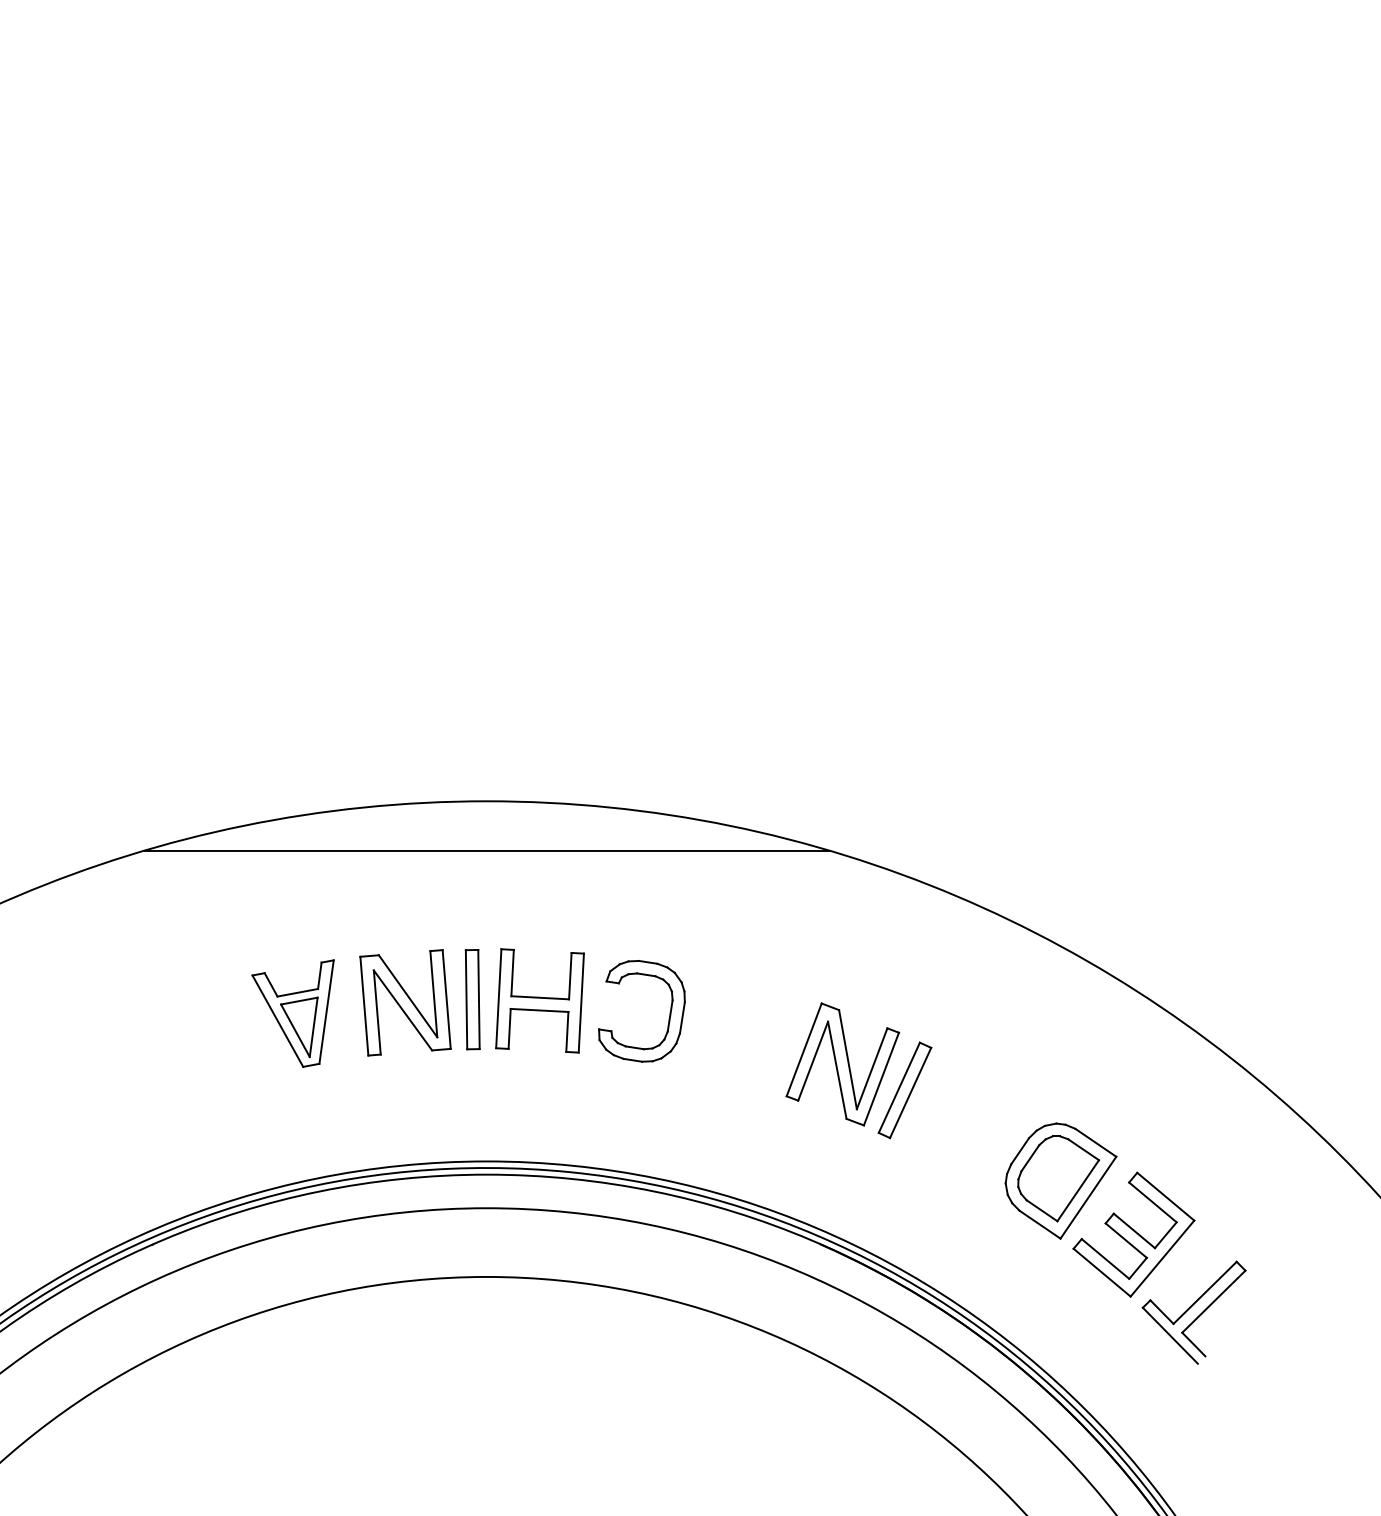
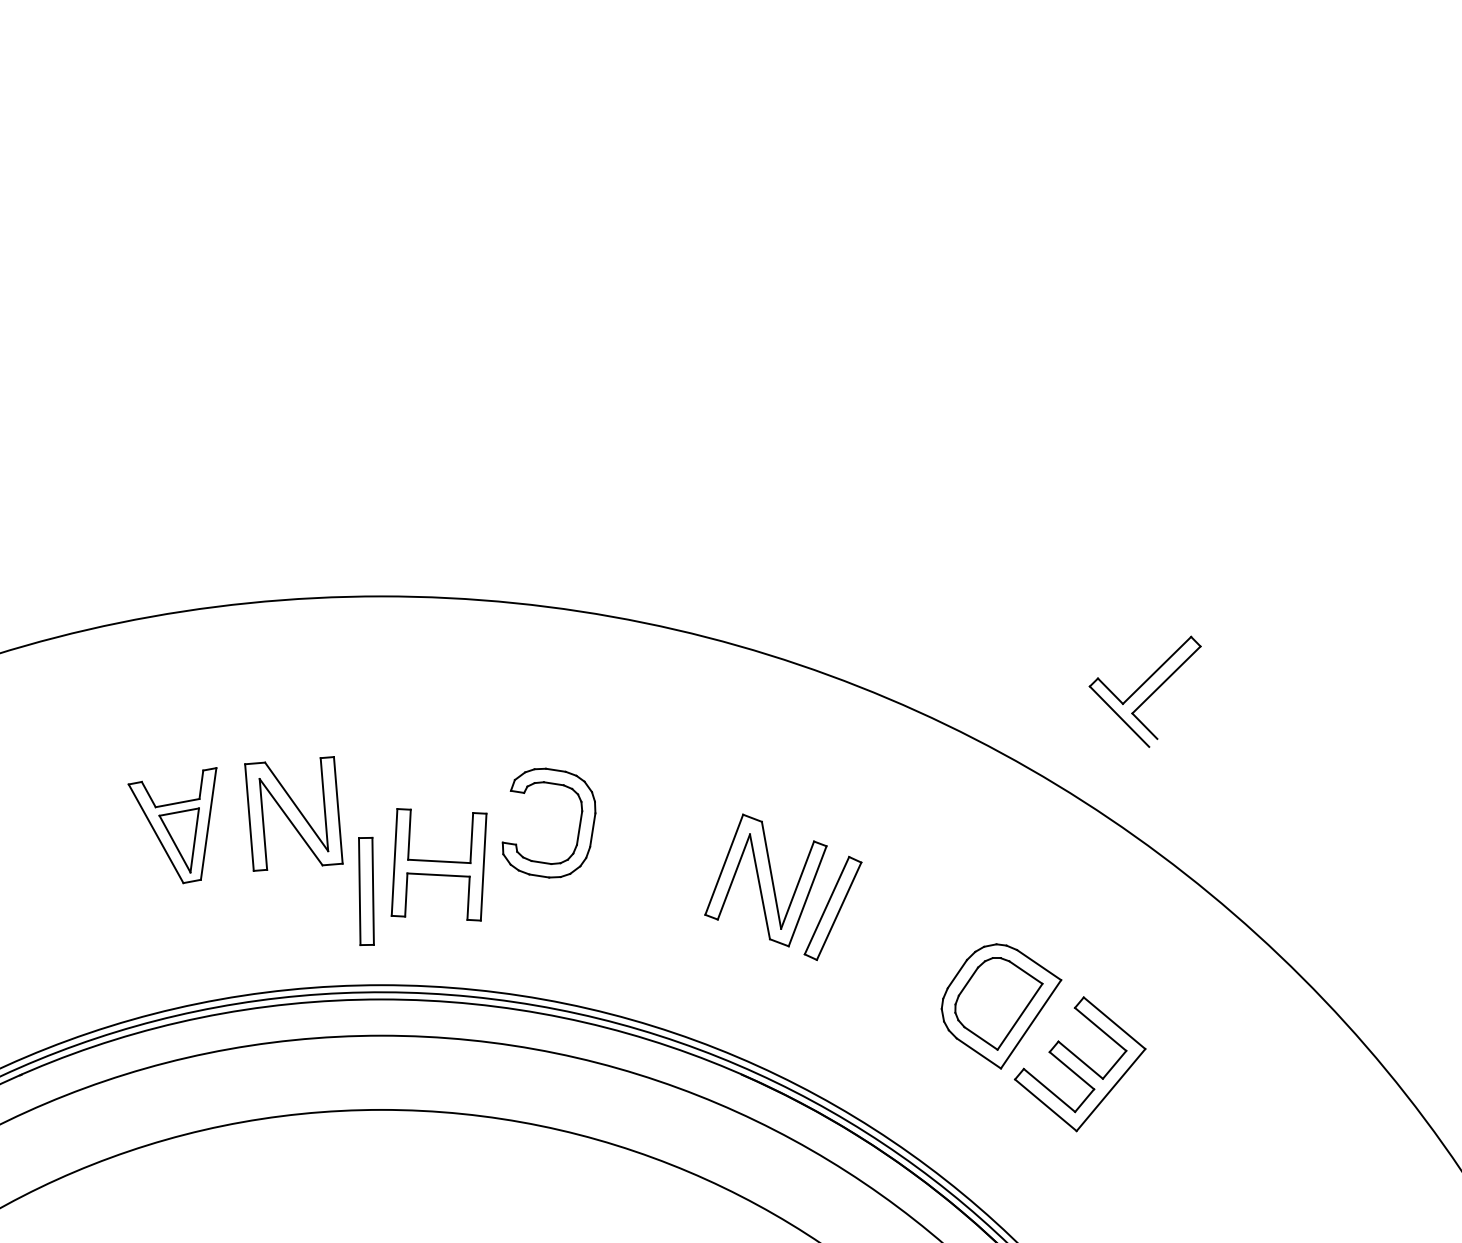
line: (486, 850) -> (381, 649), removed
part: (472, 999) -> (366, 891), moved
part: (539, 1000) -> (438, 864), moved
part: (1193, 1312) -> (1144, 691), moved

